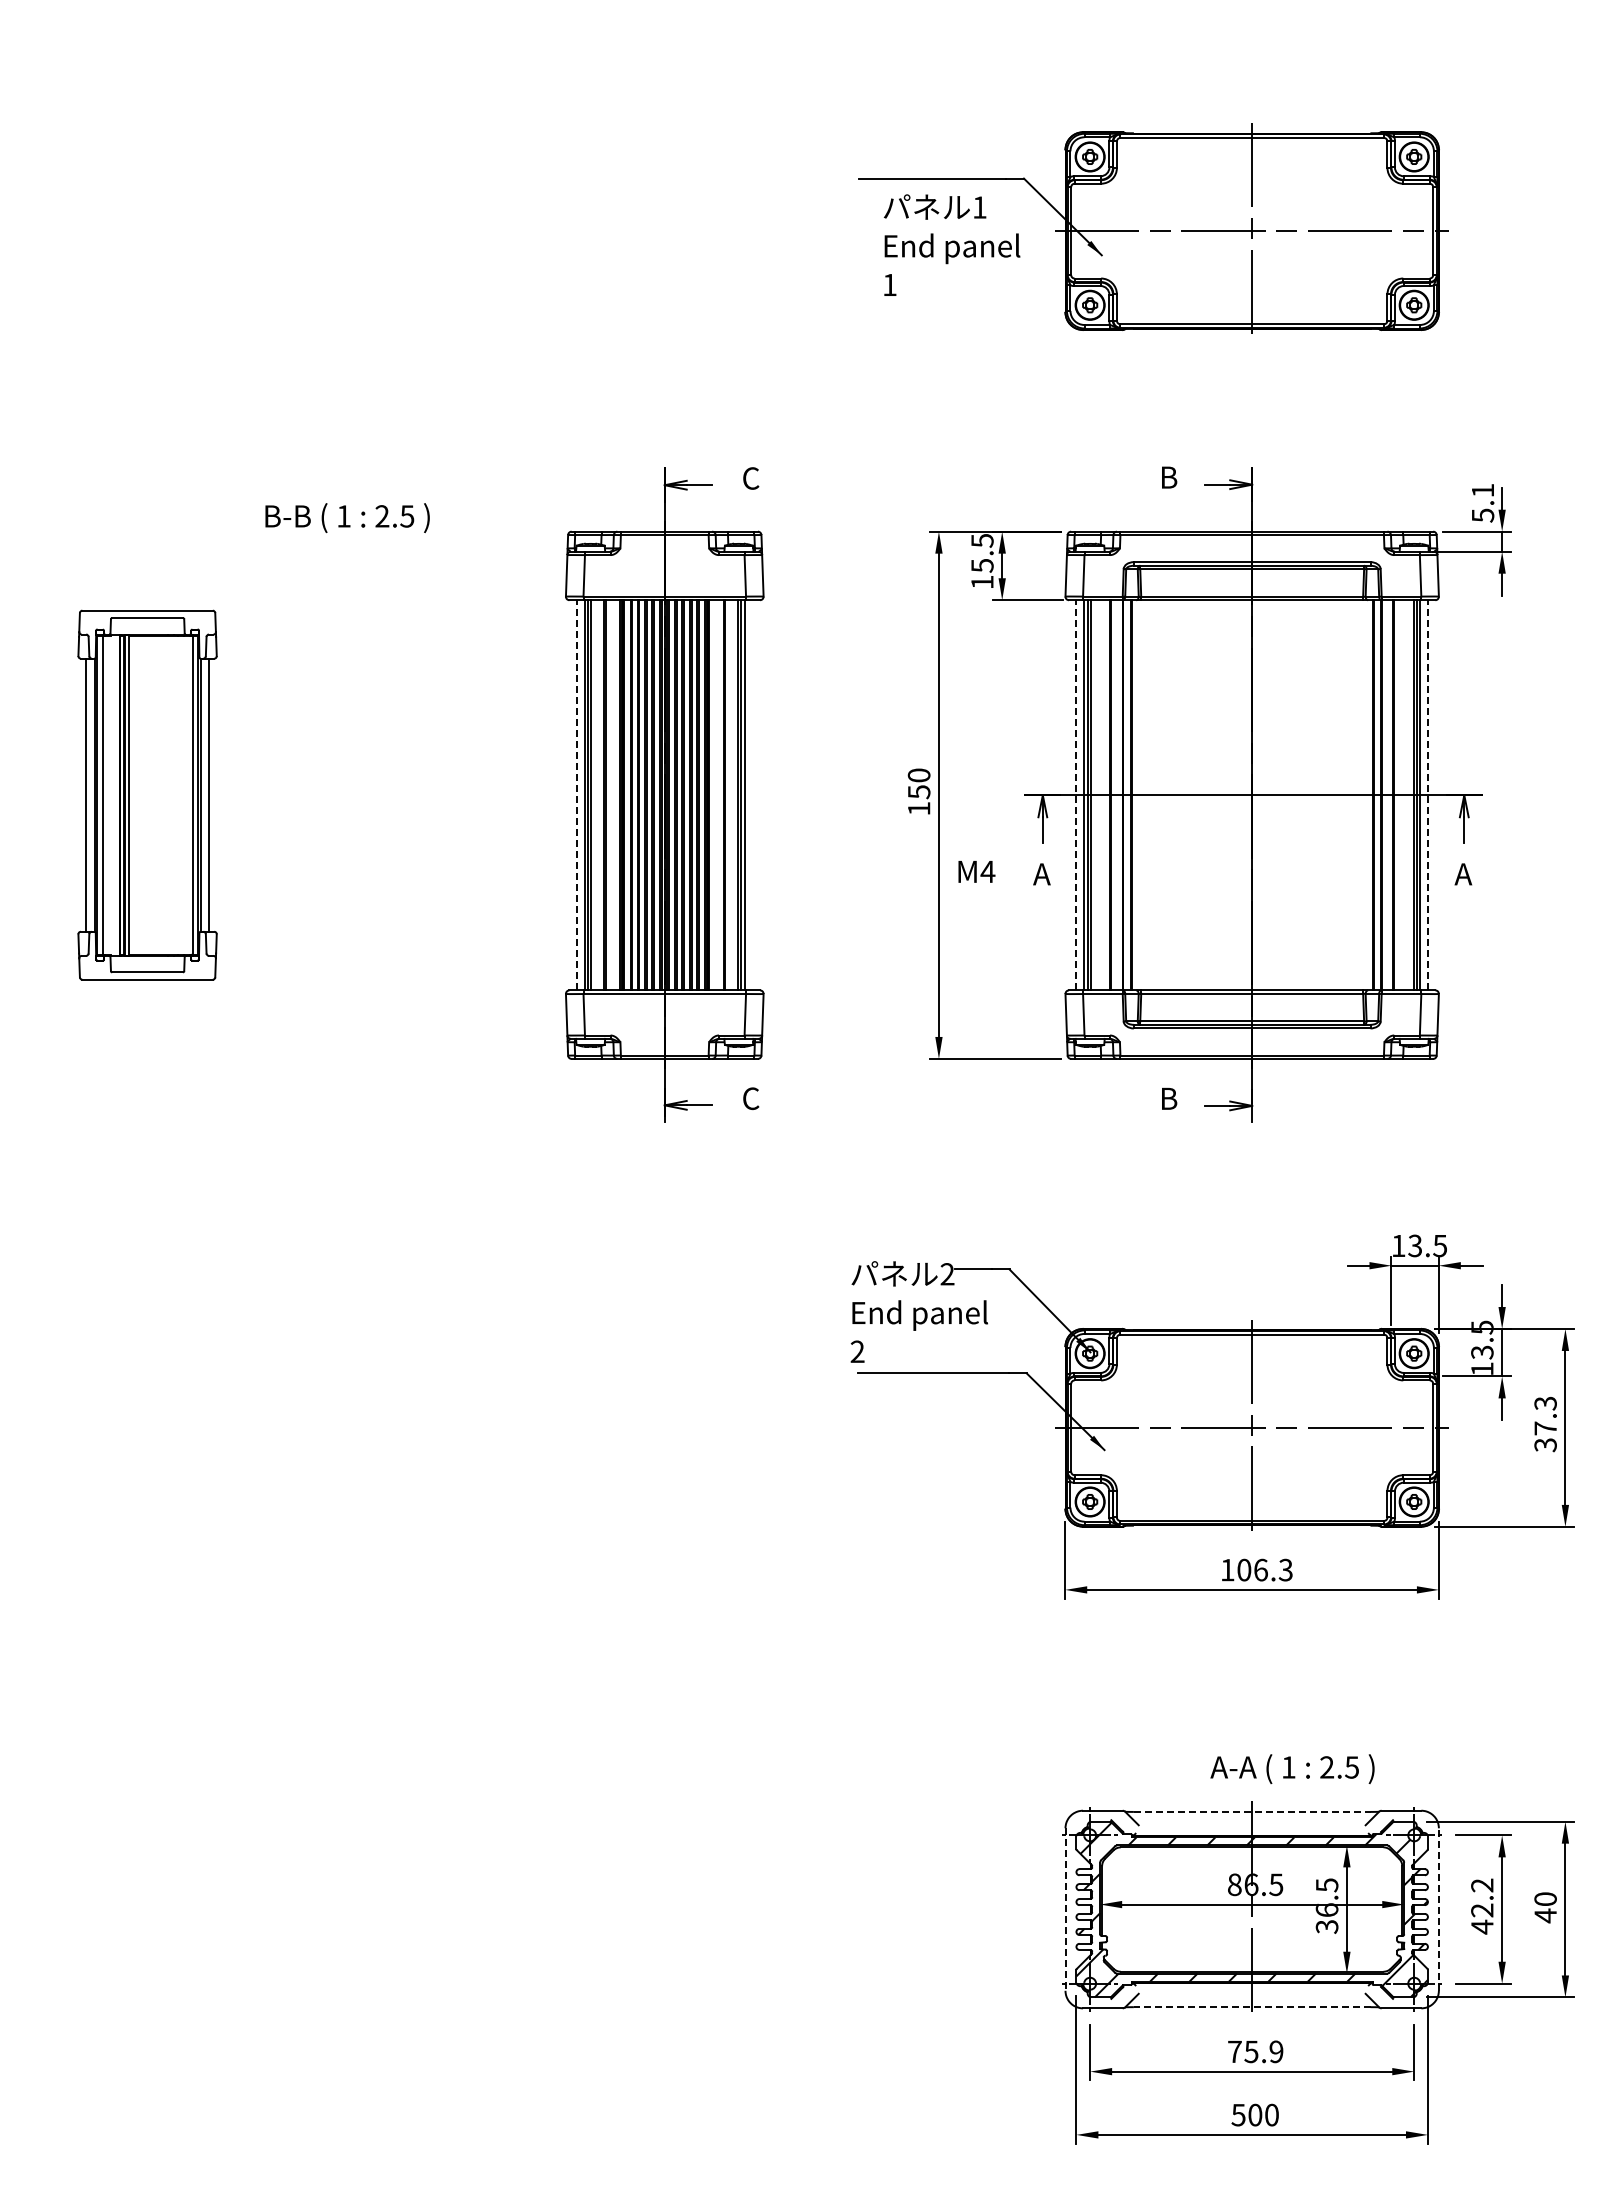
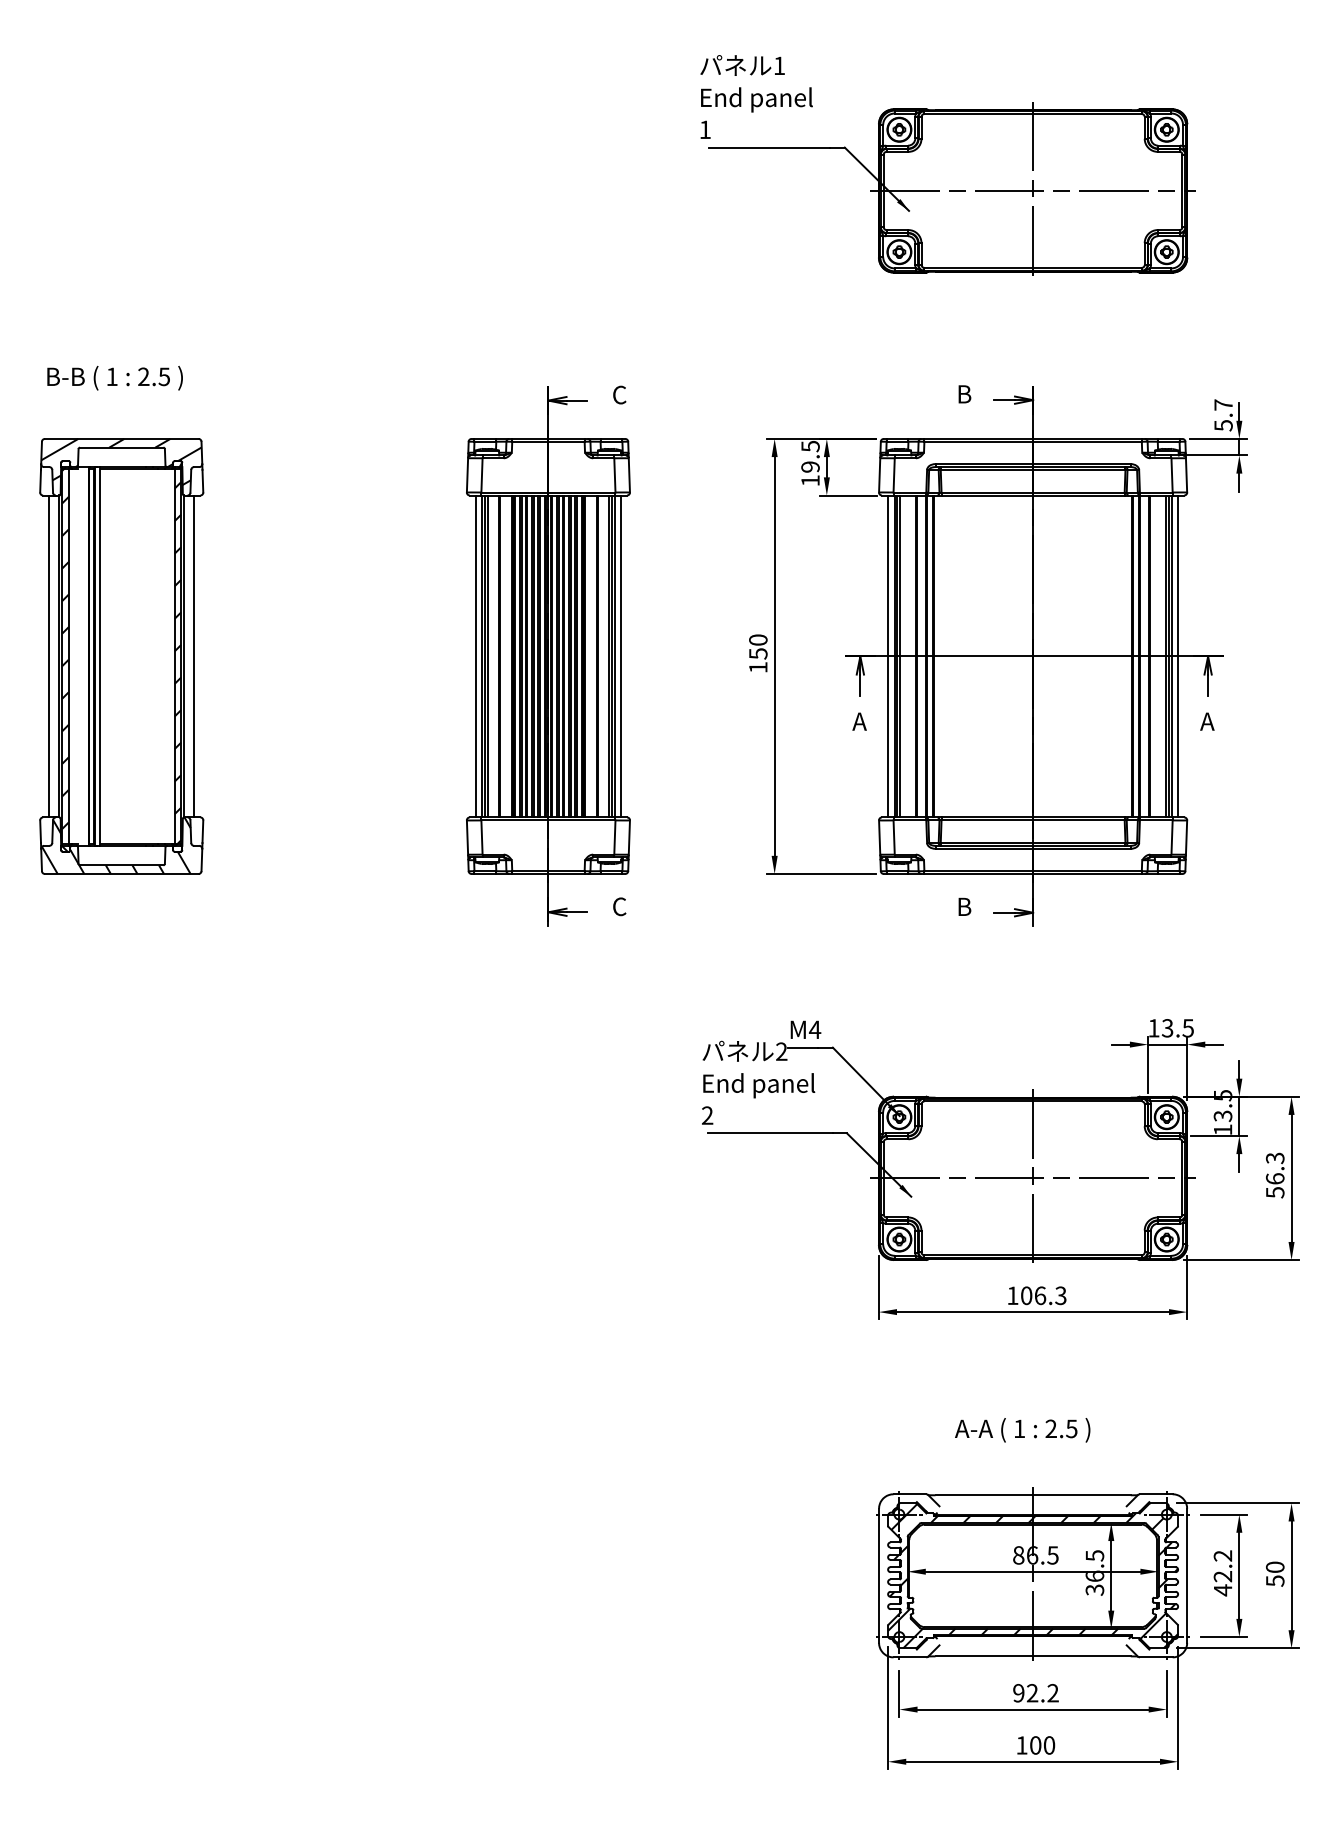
text: (951, 244) -> (756, 96), moved
text: (1482, 490) -> (1223, 404), 5.1 -> 5.7
text: (347, 517) -> (115, 377), moved
text: (982, 565) -> (810, 466), 15.5 -> 19.5
part: (147, 794) -> (121, 655), size x1.43
line: (576, 794) -> (475, 655), dashed -> solid
line: (1076, 794) -> (888, 655), dashed -> solid
line: (1427, 794) -> (1177, 655), dashed -> solid
line: (752, 795) -> (620, 656), added
text: (976, 871) -> (805, 1029), moved
text: (1545, 1436) -> (1275, 1185), 37.3 -> 56.3
text: (1292, 1768) -> (1022, 1429), moved
line: (1252, 1811) -> (1033, 1494), dashed -> solid
line: (1438, 1909) -> (1186, 1575), dashed -> solid
line: (1065, 1910) -> (879, 1576), dashed -> solid
text: (1545, 1915) -> (1275, 1580), 40 -> 50
line: (1251, 2007) -> (1032, 1656), dashed -> solid
text: (1255, 2051) -> (1035, 1692), 75.9 -> 92.2
text: (1238, 2115) -> (1021, 1745), 500 -> 100

